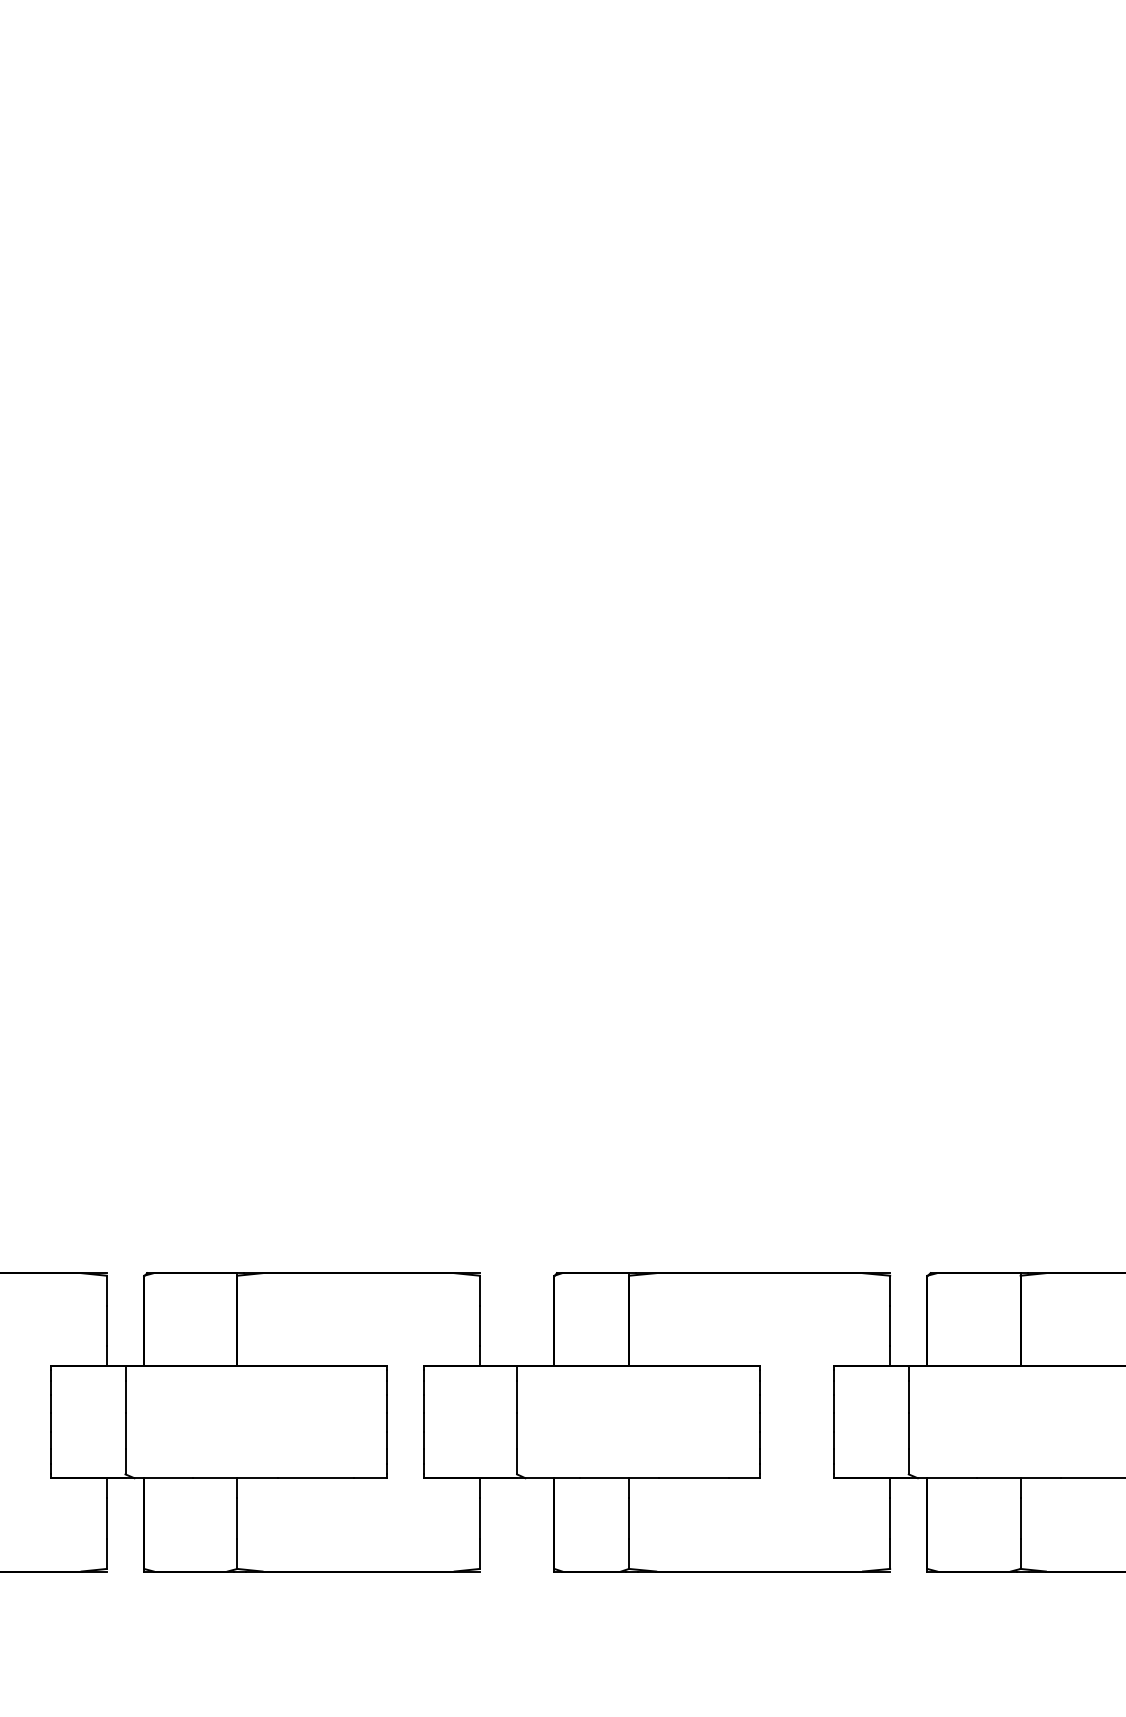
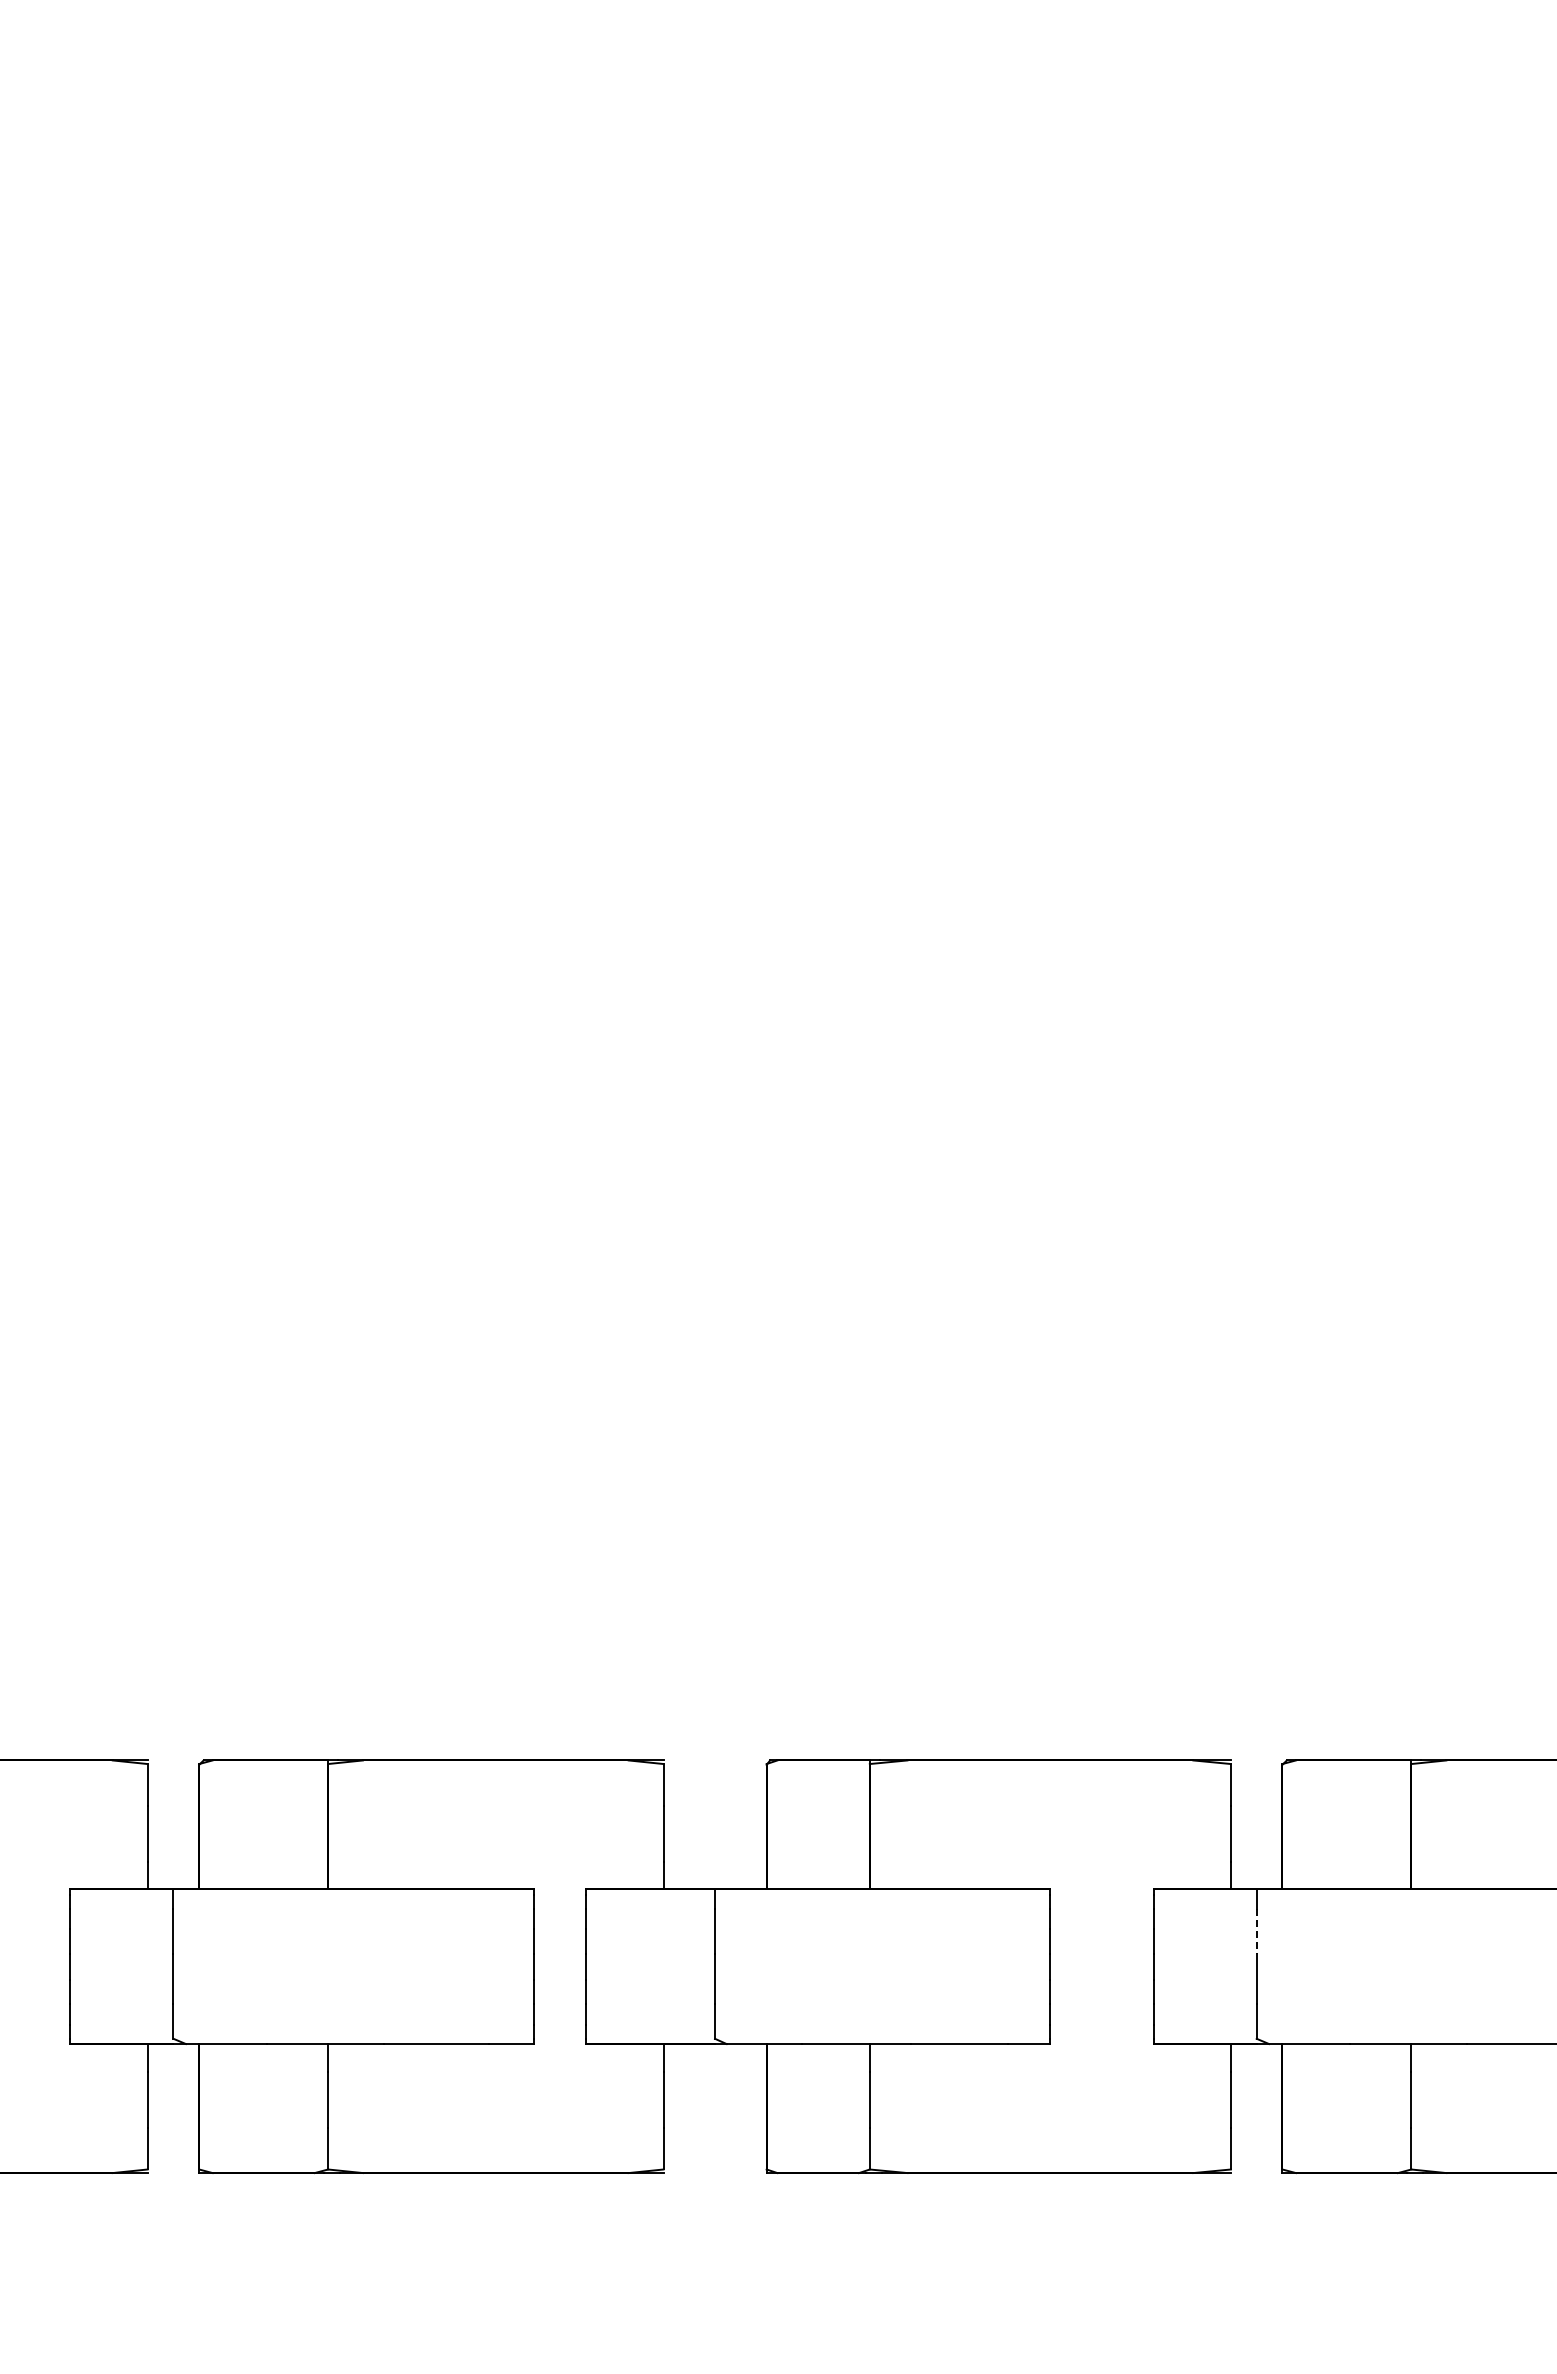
line: (908, 1396) -> (1256, 1931), solid -> dashed

